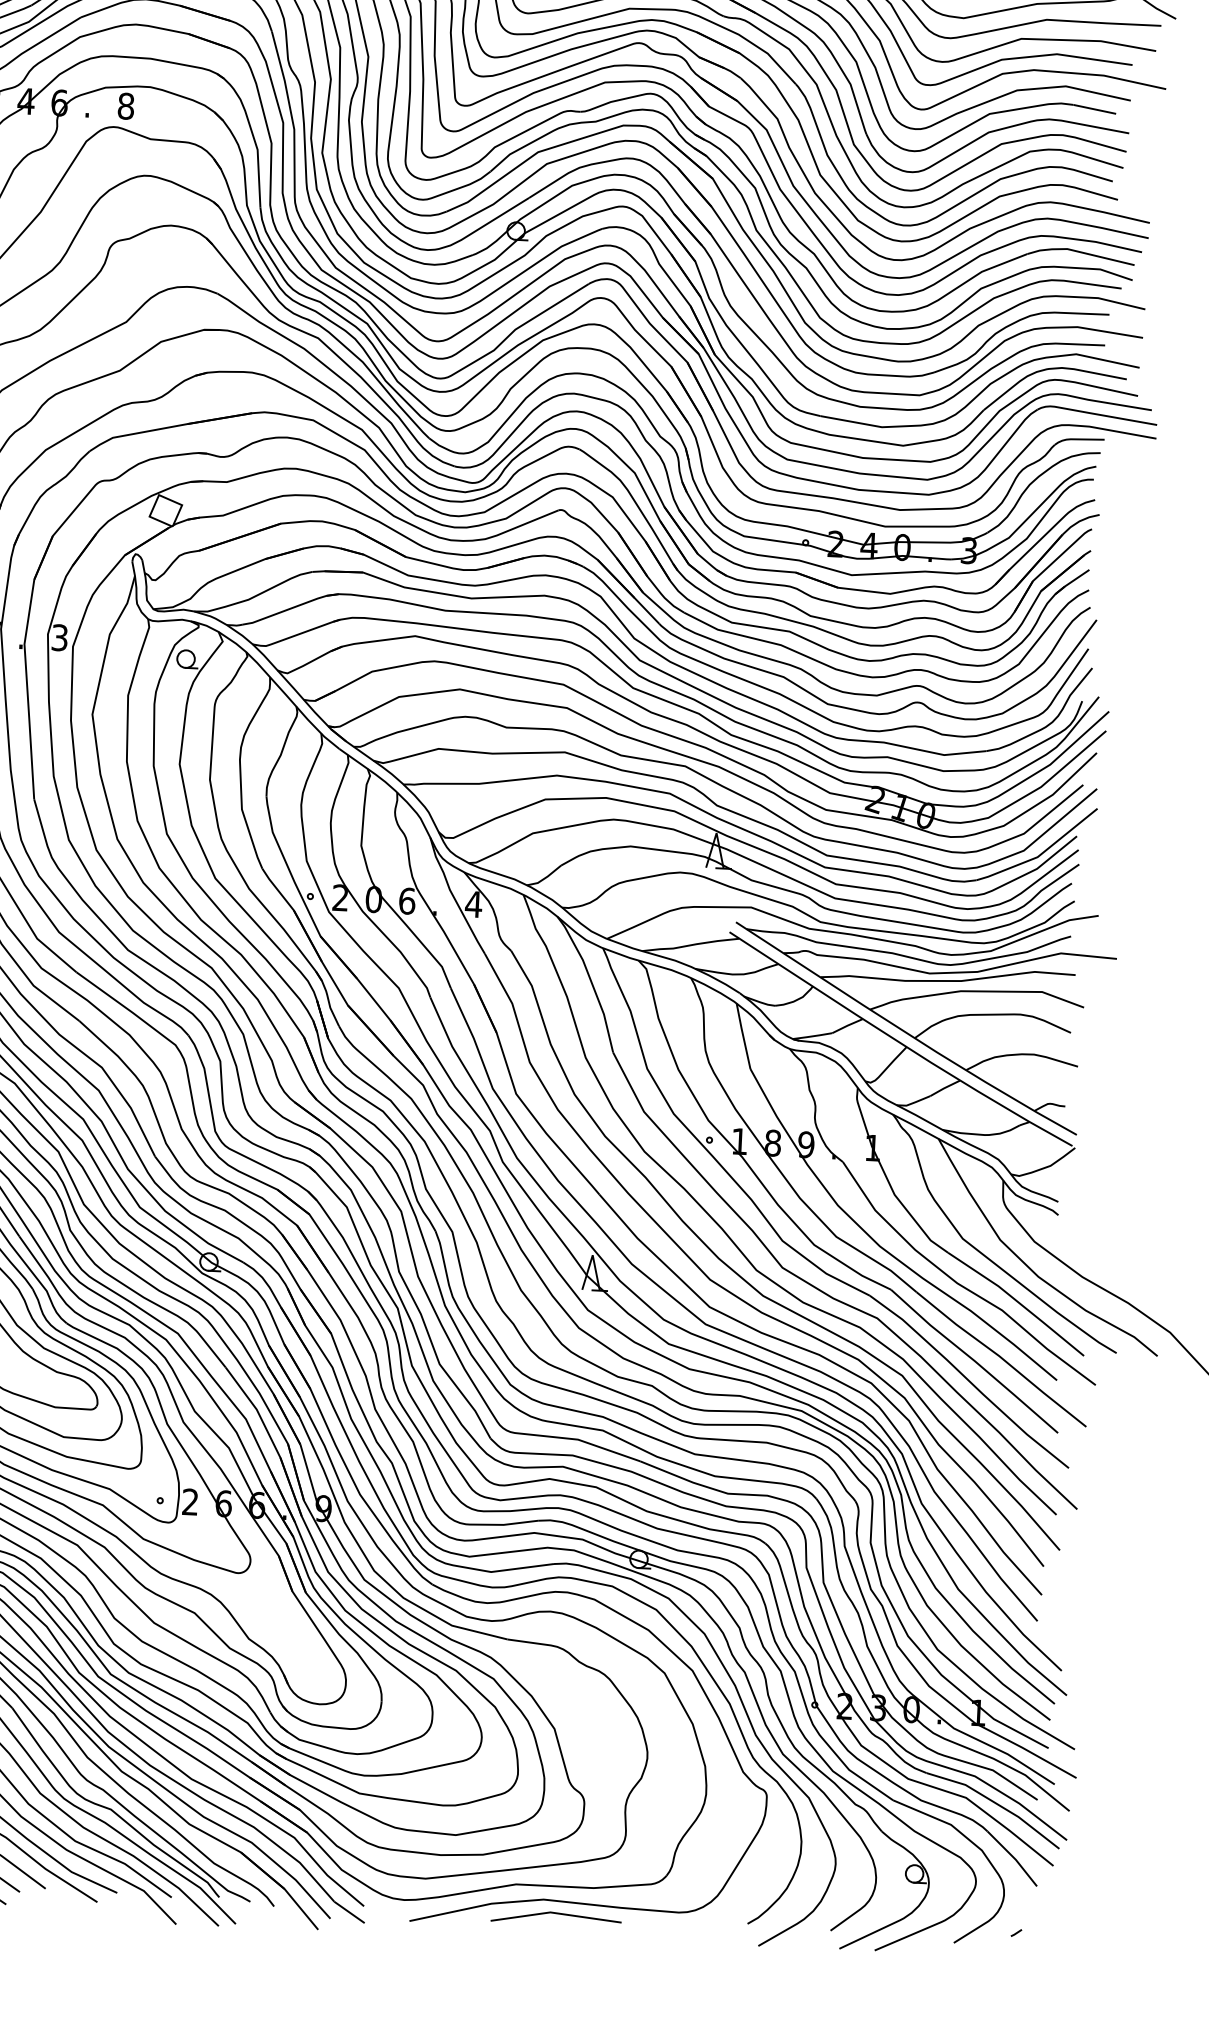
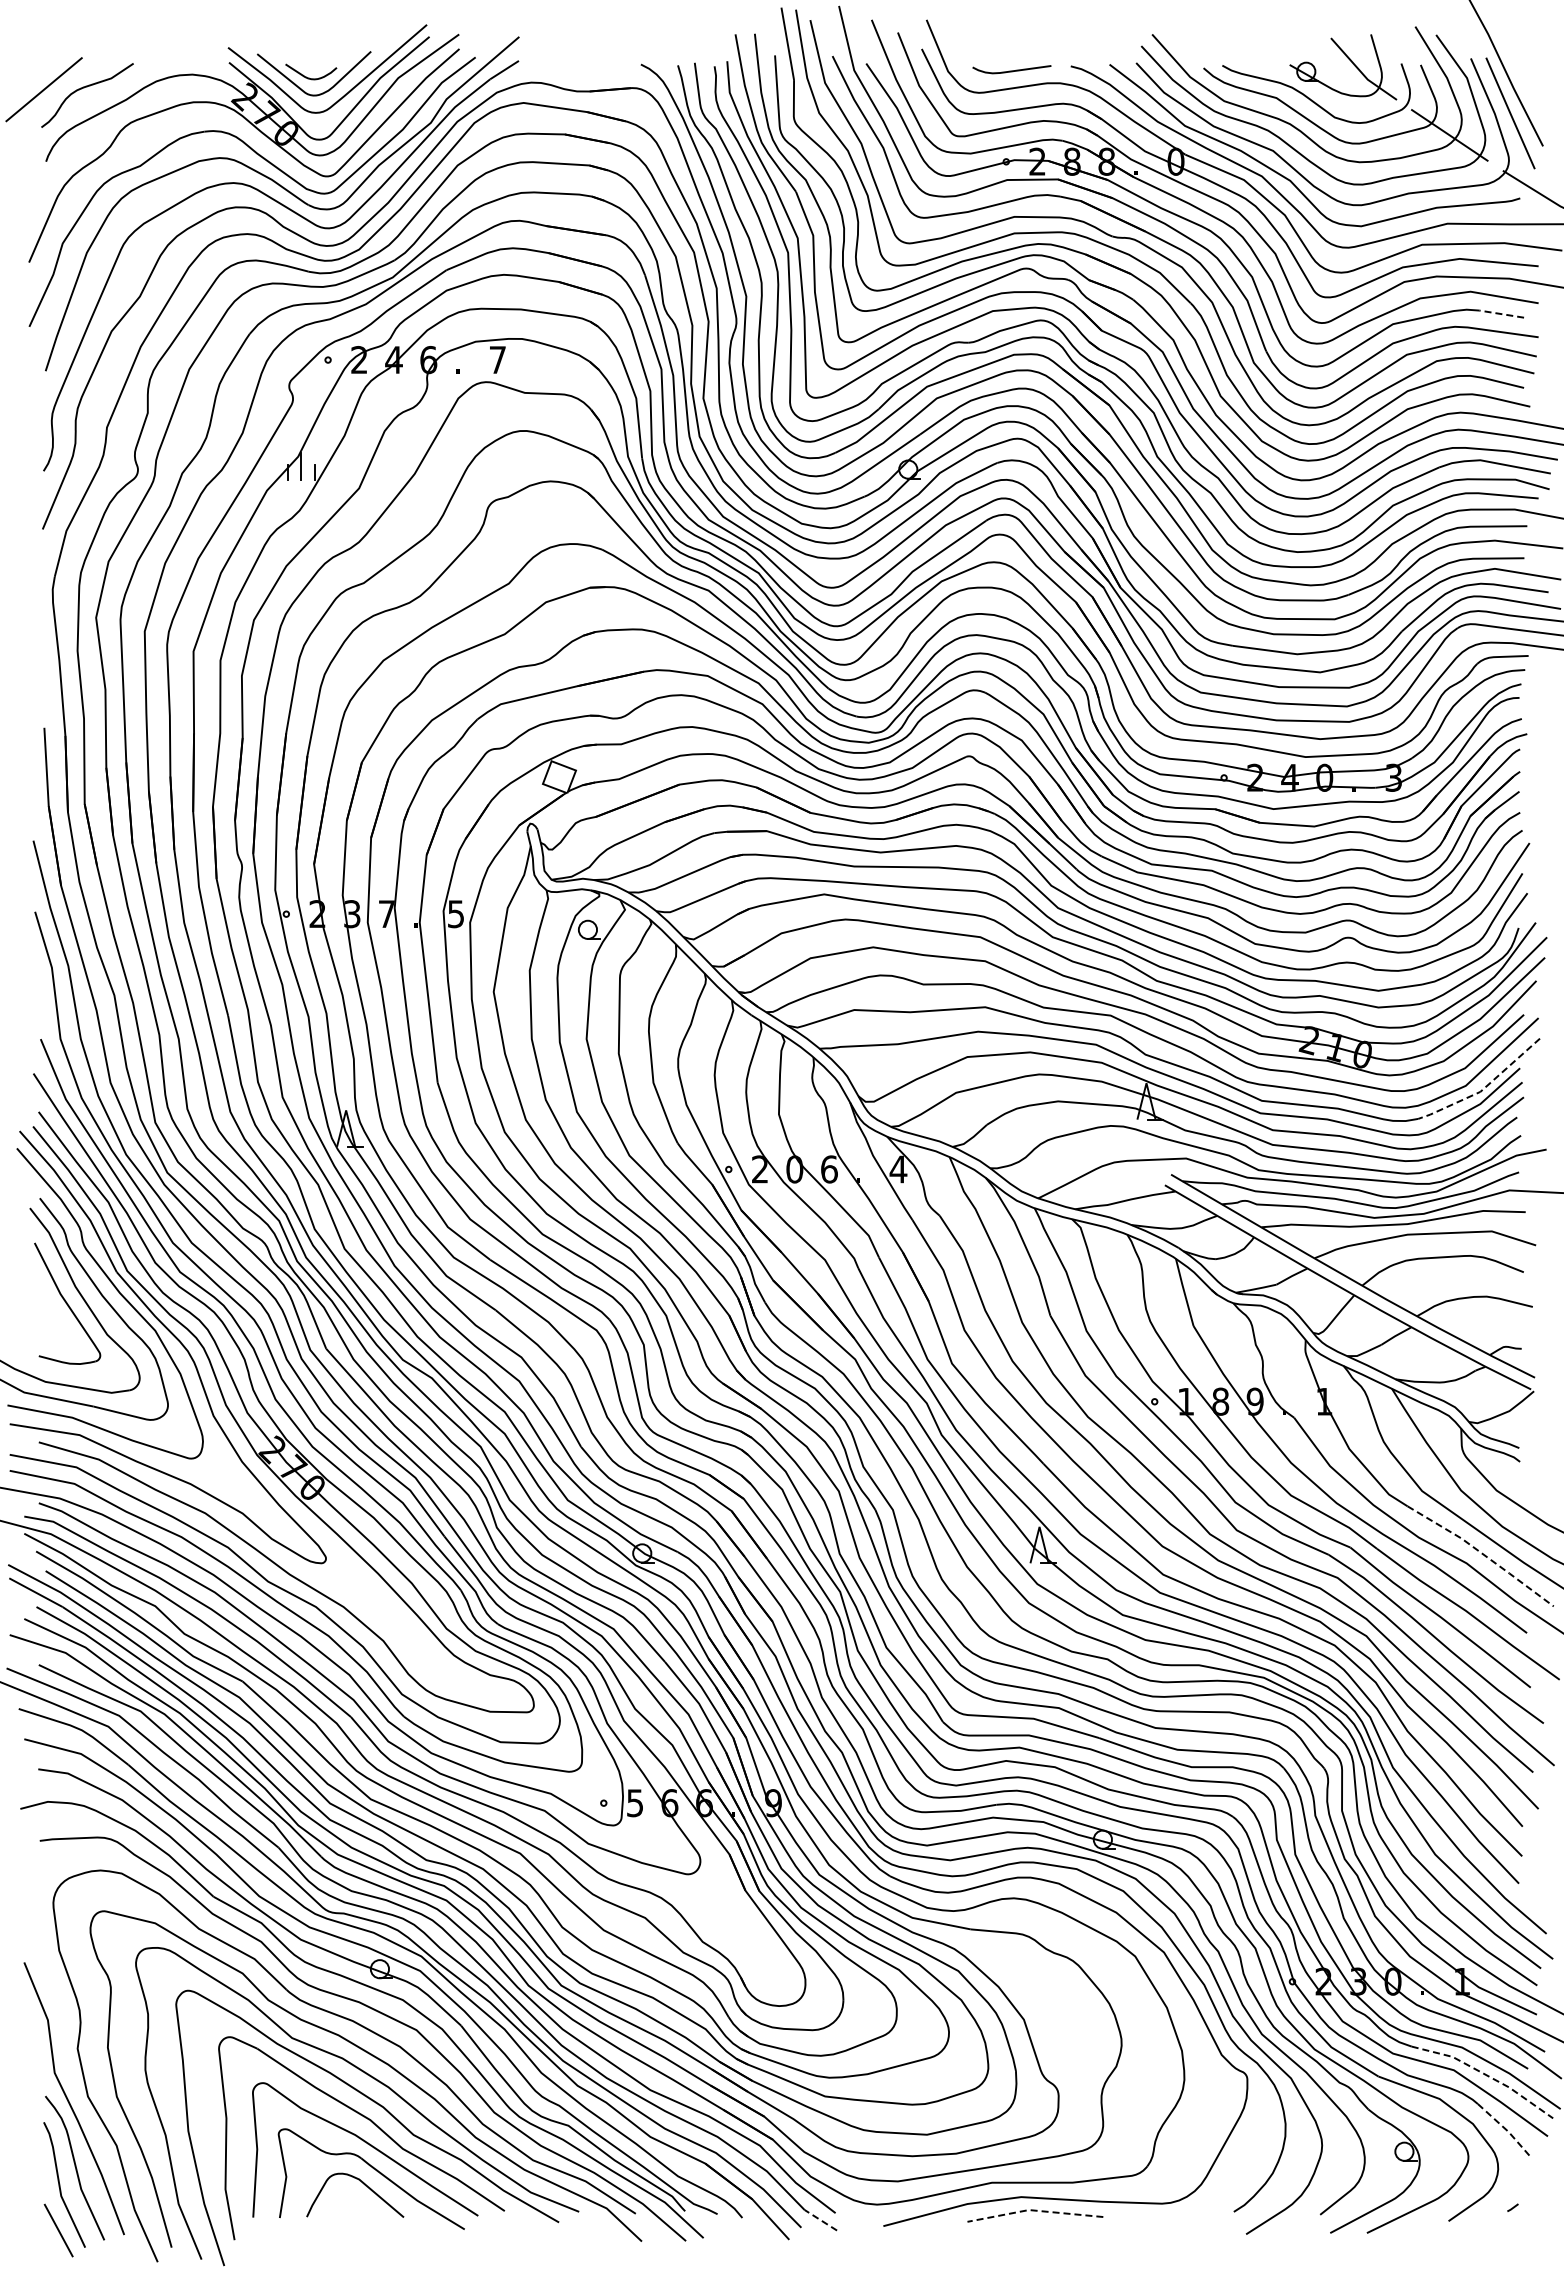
text: (125, 106) -> (497, 360), 8 -> 7
line: (1094, 109) -> (1501, 314), solid -> dashed
text: (60, 637) -> (456, 913), 3 -> 5
line: (1040, 855) -> (1483, 1089), solid -> dashed
line: (1018, 1302) -> (1483, 1554), solid -> dashed
text: (189, 1502) -> (634, 1803), 2 -> 5
line: (996, 1803) -> (1485, 2074), solid -> dashed
line: (1014, 1858) -> (1507, 2130), solid -> dashed
line: (349, 1912) -> (820, 2220), solid -> dashed
line: (554, 1913) -> (1033, 2210), solid -> dashed

